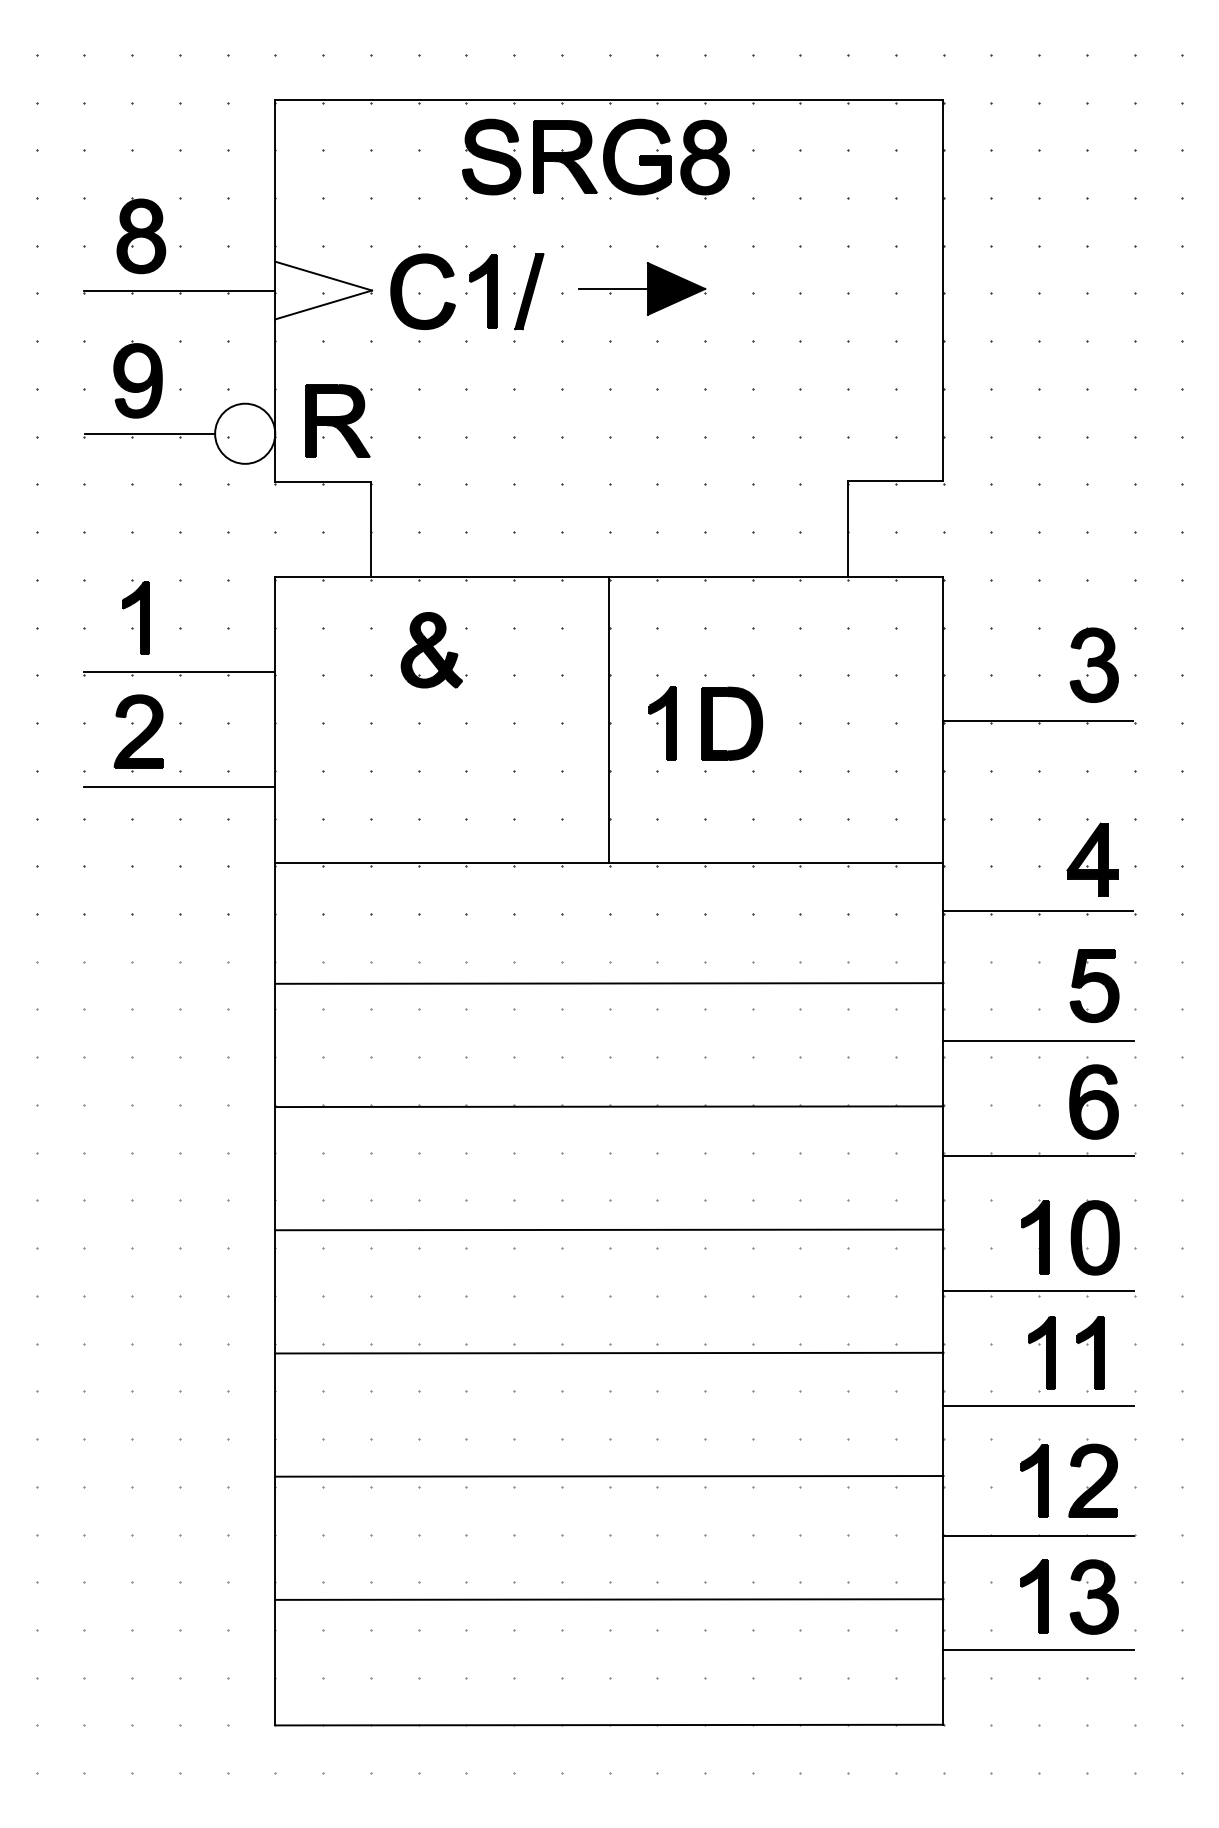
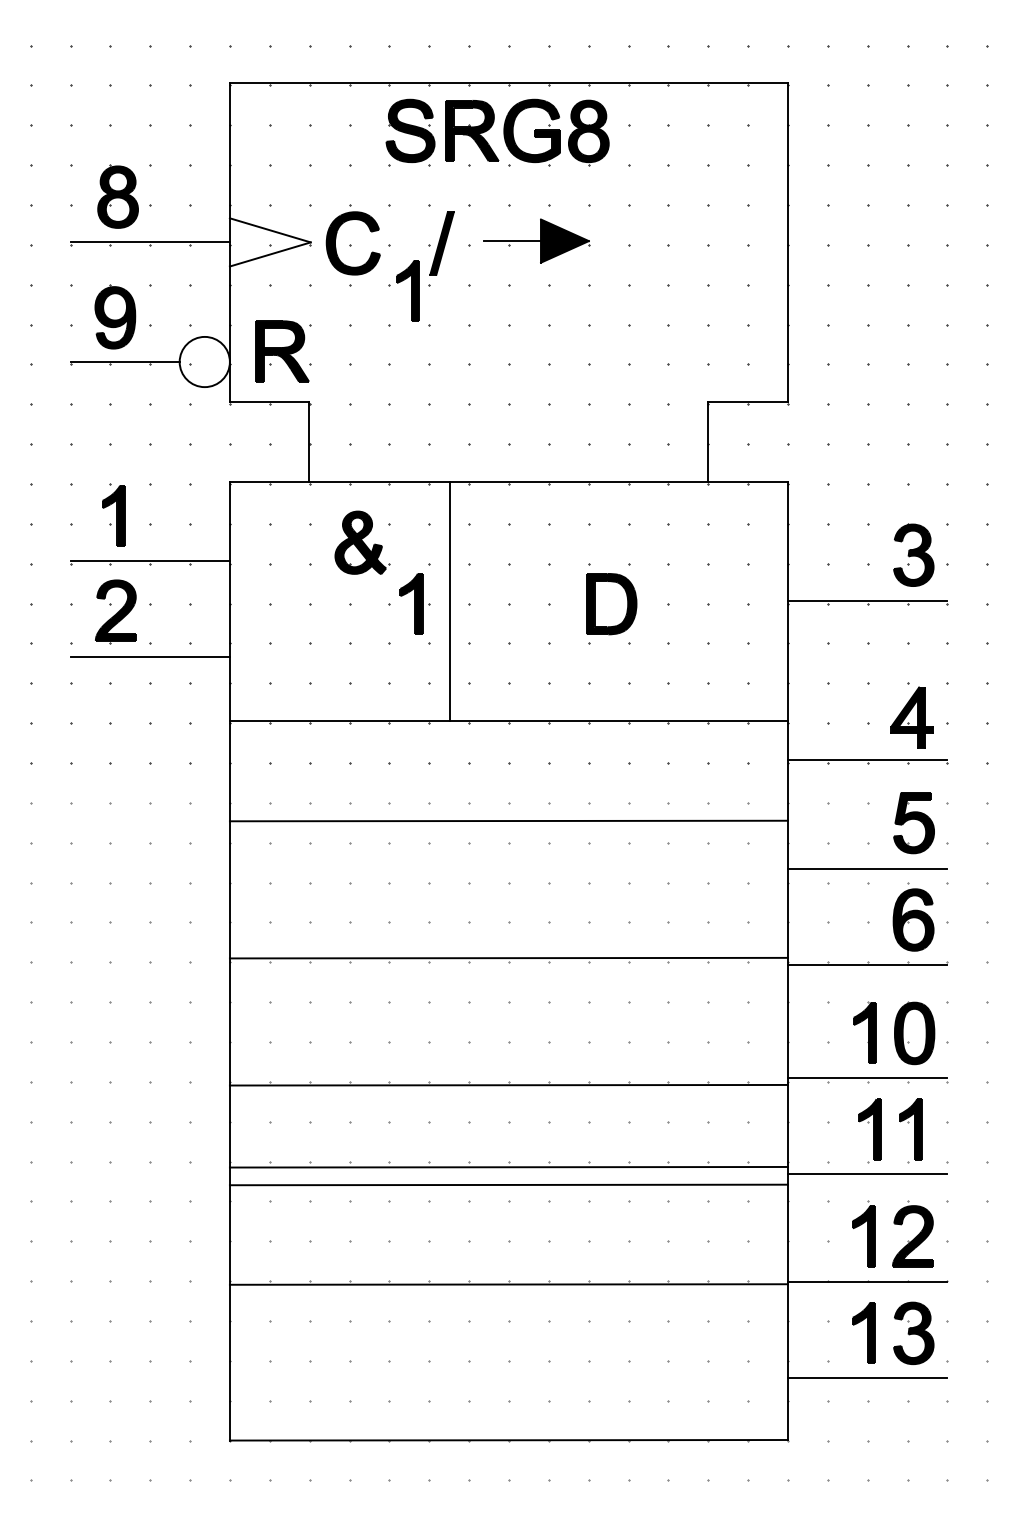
part: (483, 291) -> (407, 290), moved
line: (609, 720) -> (449, 601), moved
part: (662, 723) -> (411, 603), moved
line: (609, 1106) -> (509, 957), moved
line: (609, 1229) -> (509, 1084), moved
line: (609, 1352) -> (509, 1166), moved
line: (609, 1476) -> (509, 1185), moved
line: (609, 1599) -> (509, 1284), moved

